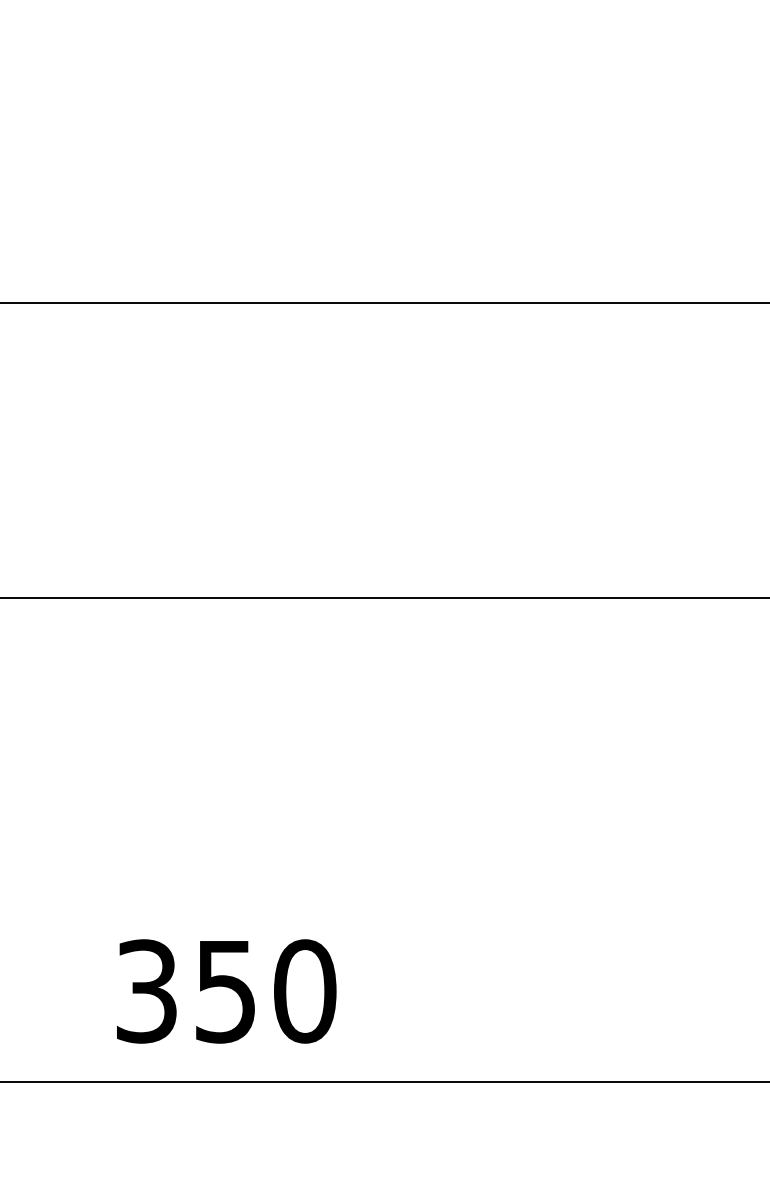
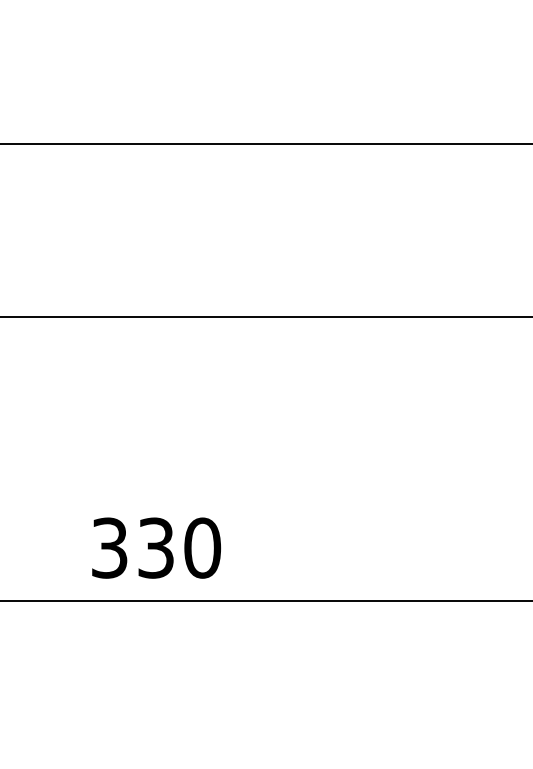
text: (224, 990) -> (155, 547), 350 -> 330

